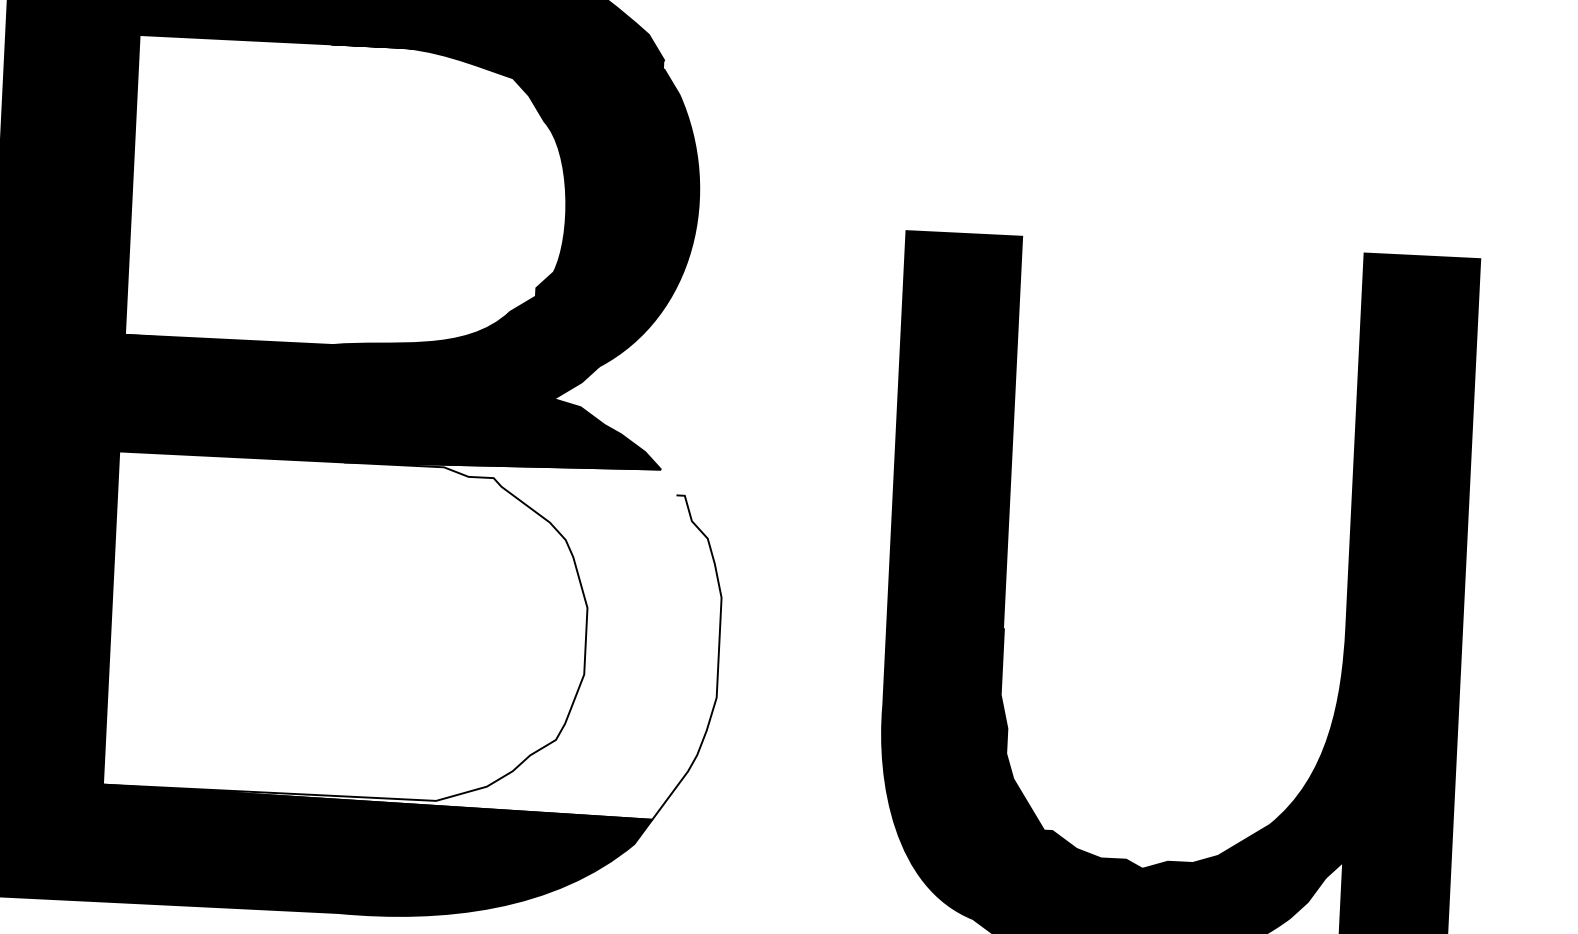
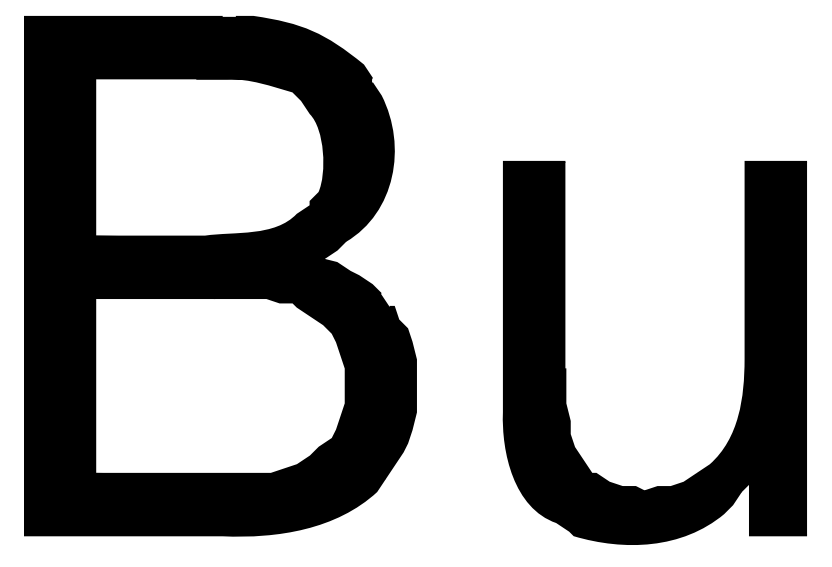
fill: (414, 632) -> (255, 385), added

